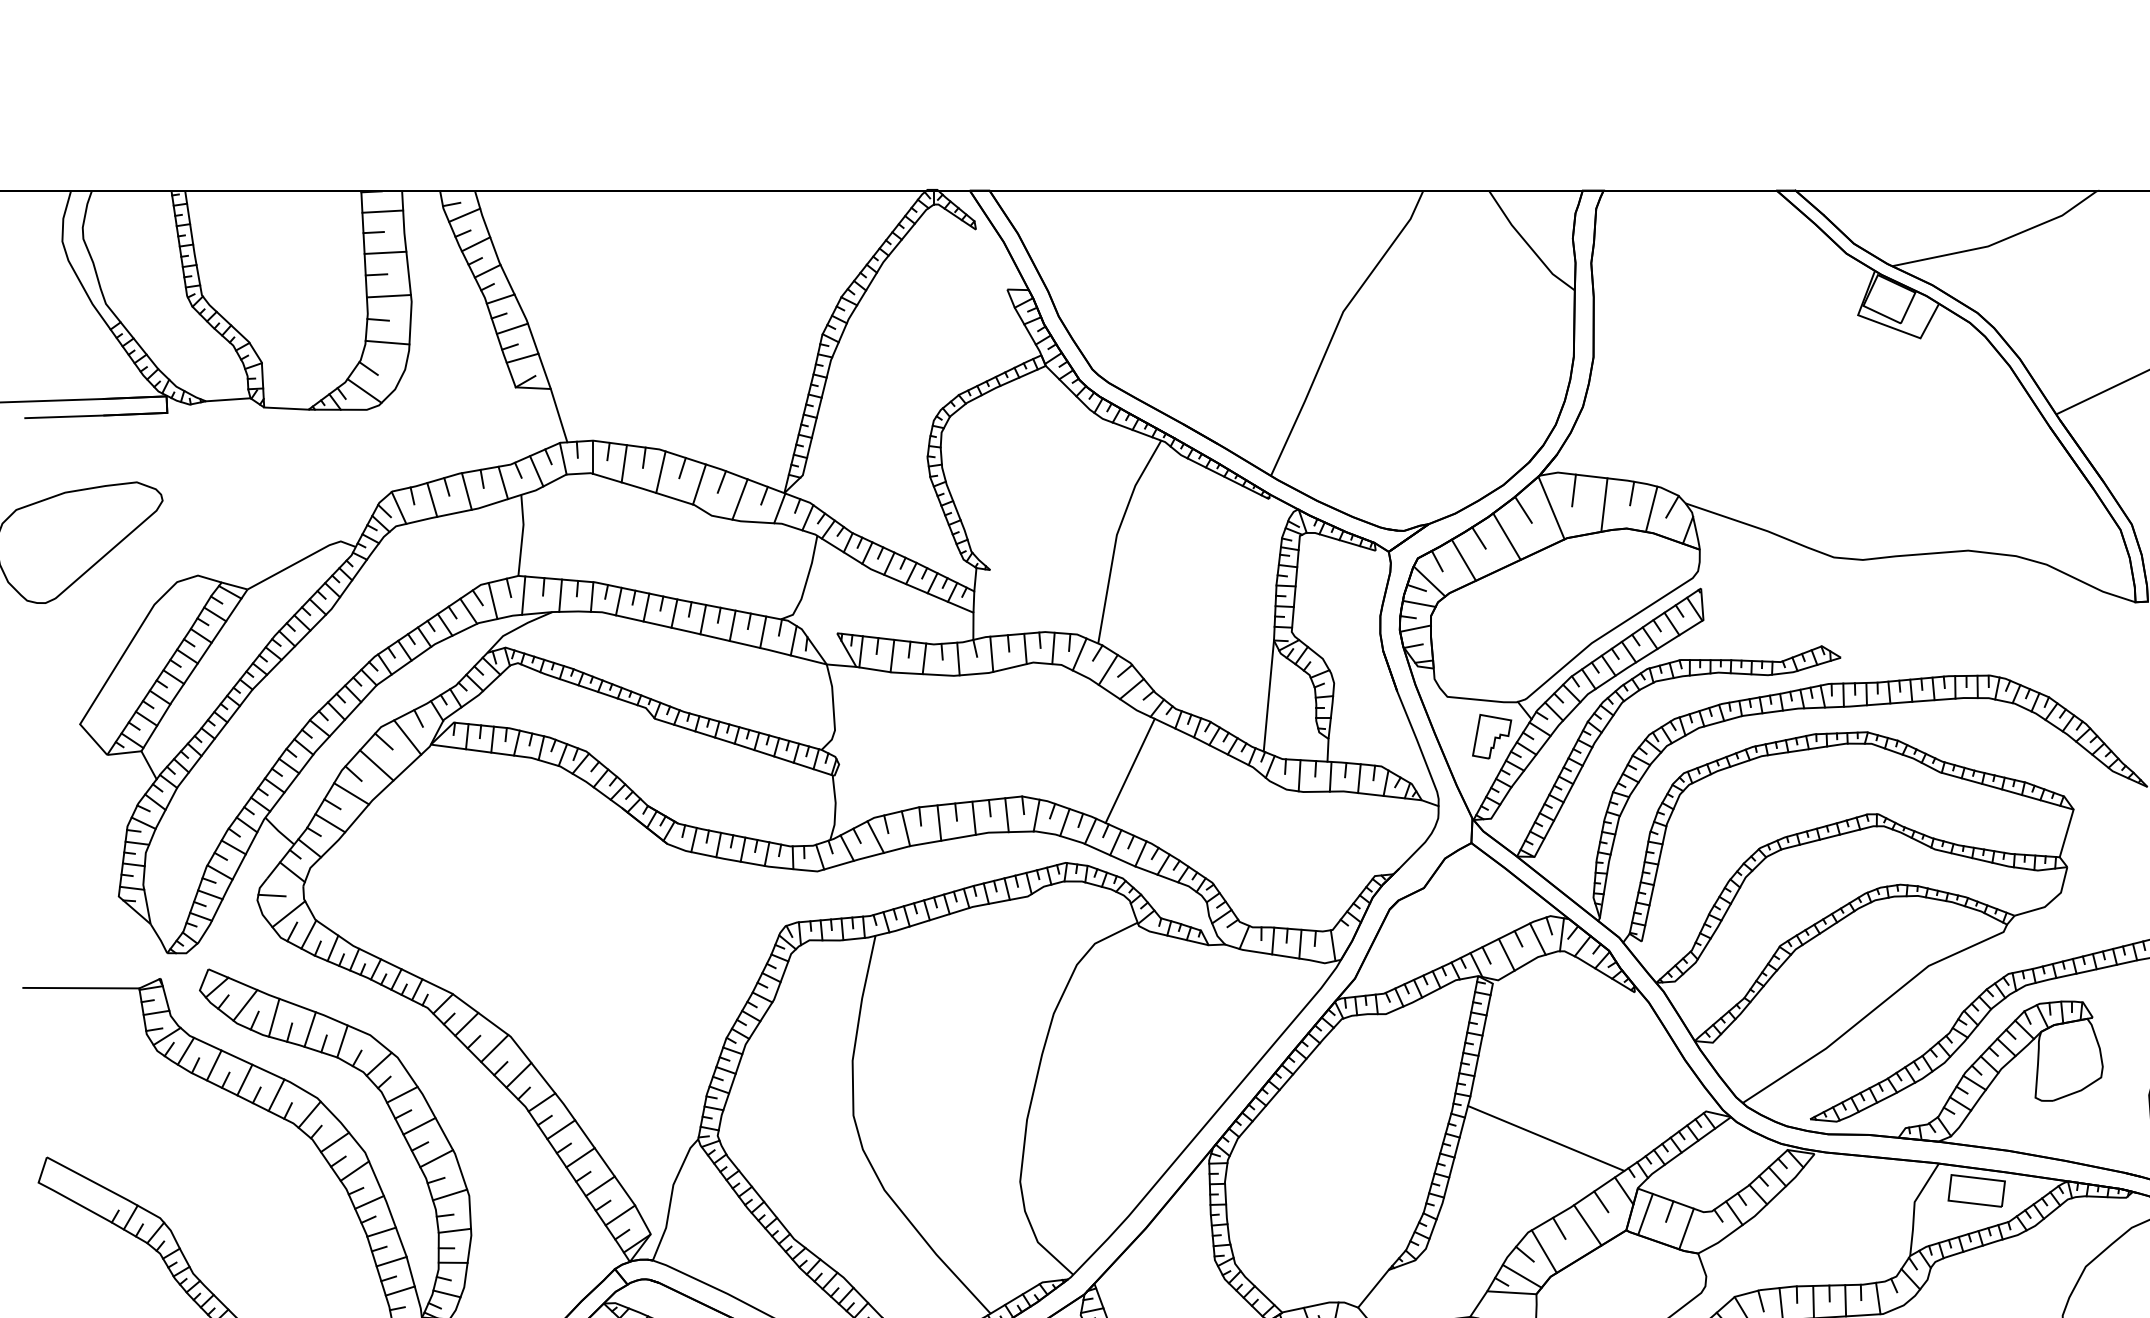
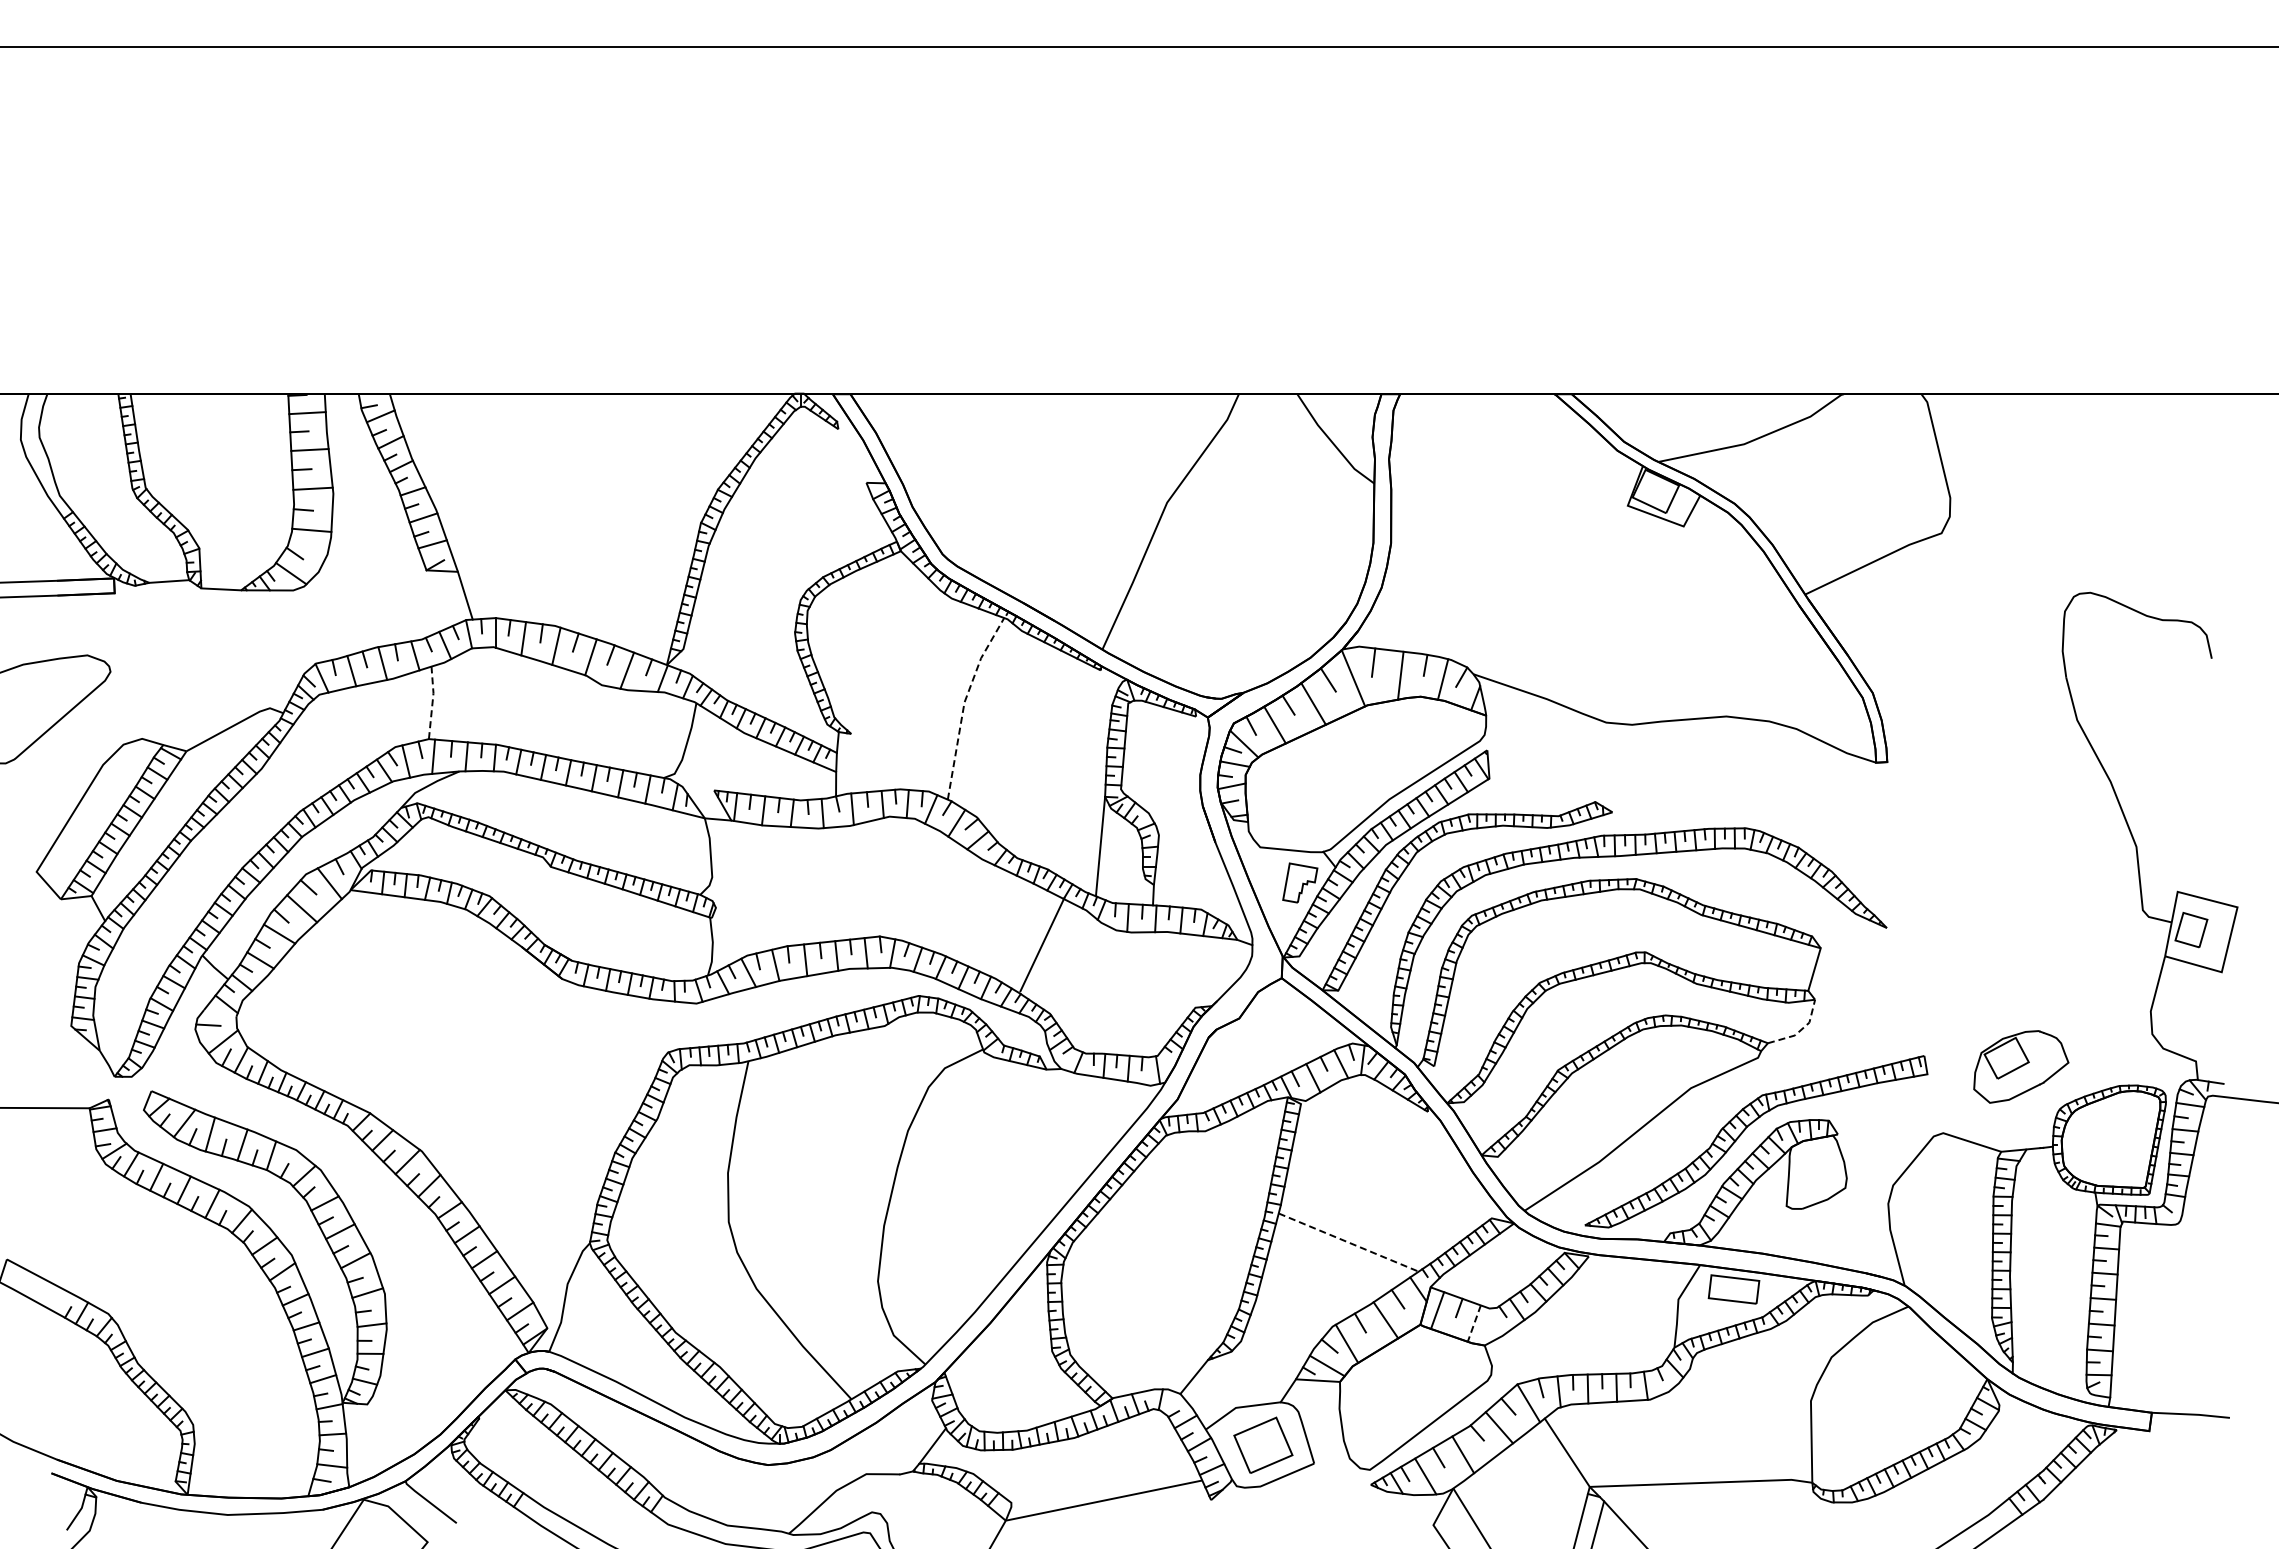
line: (522, 535) -> (432, 702), solid -> dashed
line: (1116, 536) -> (964, 703), solid -> dashed
line: (1130, 770) -> (1042, 944), moved
line: (2051, 901) -> (1800, 1030), solid -> dashed
line: (1545, 1138) -> (1348, 1242), solid -> dashed
line: (1686, 1230) -> (1474, 1324), solid -> dashed

